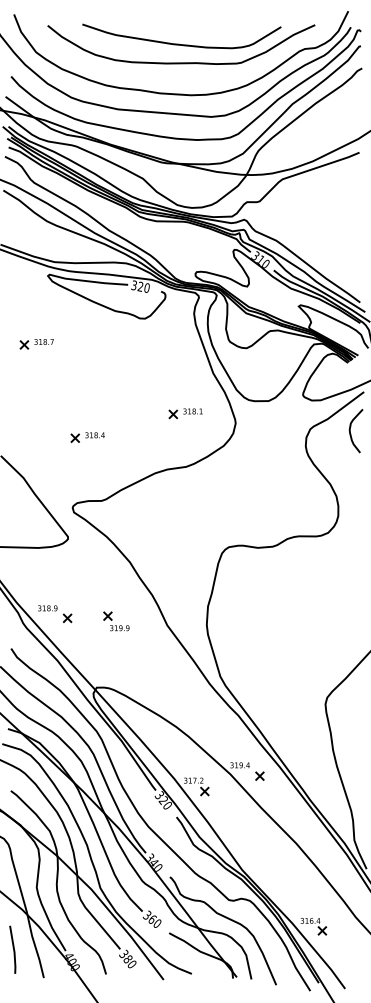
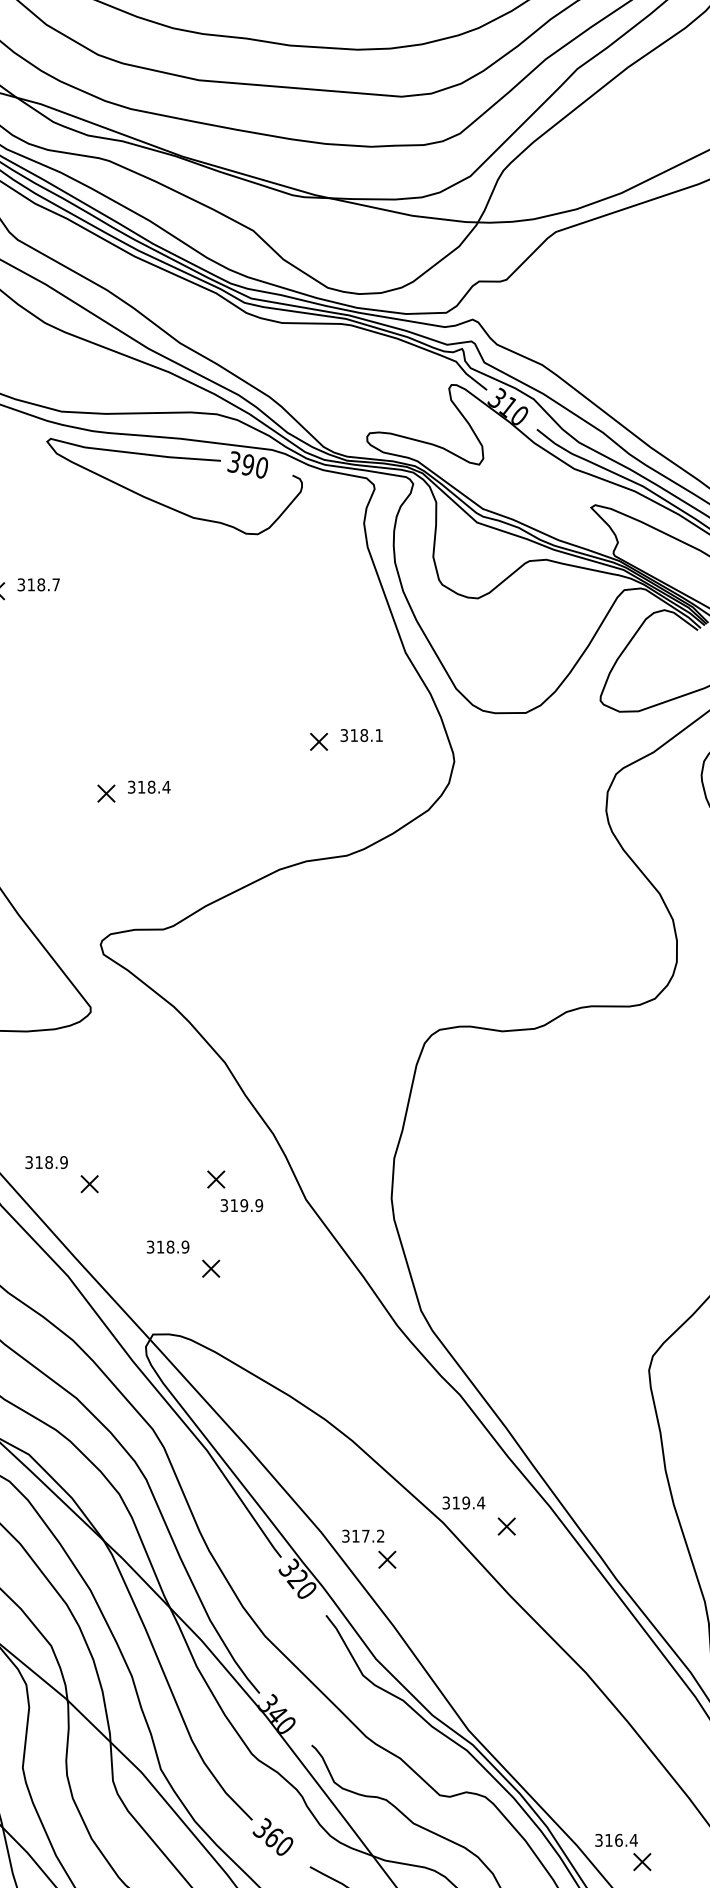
text: (140, 286) -> (247, 464), 320 -> 390
part: (116, 621) -> (234, 1191), moved
part: (111, 653) -> (184, 1260), added

